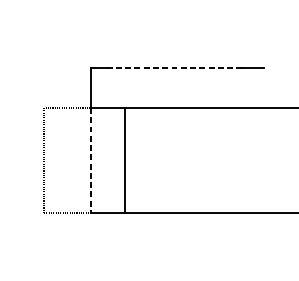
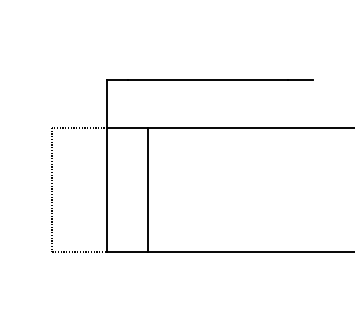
line: (174, 68) -> (207, 80), dashed -> solid
line: (90, 160) -> (107, 190), dashed -> solid

